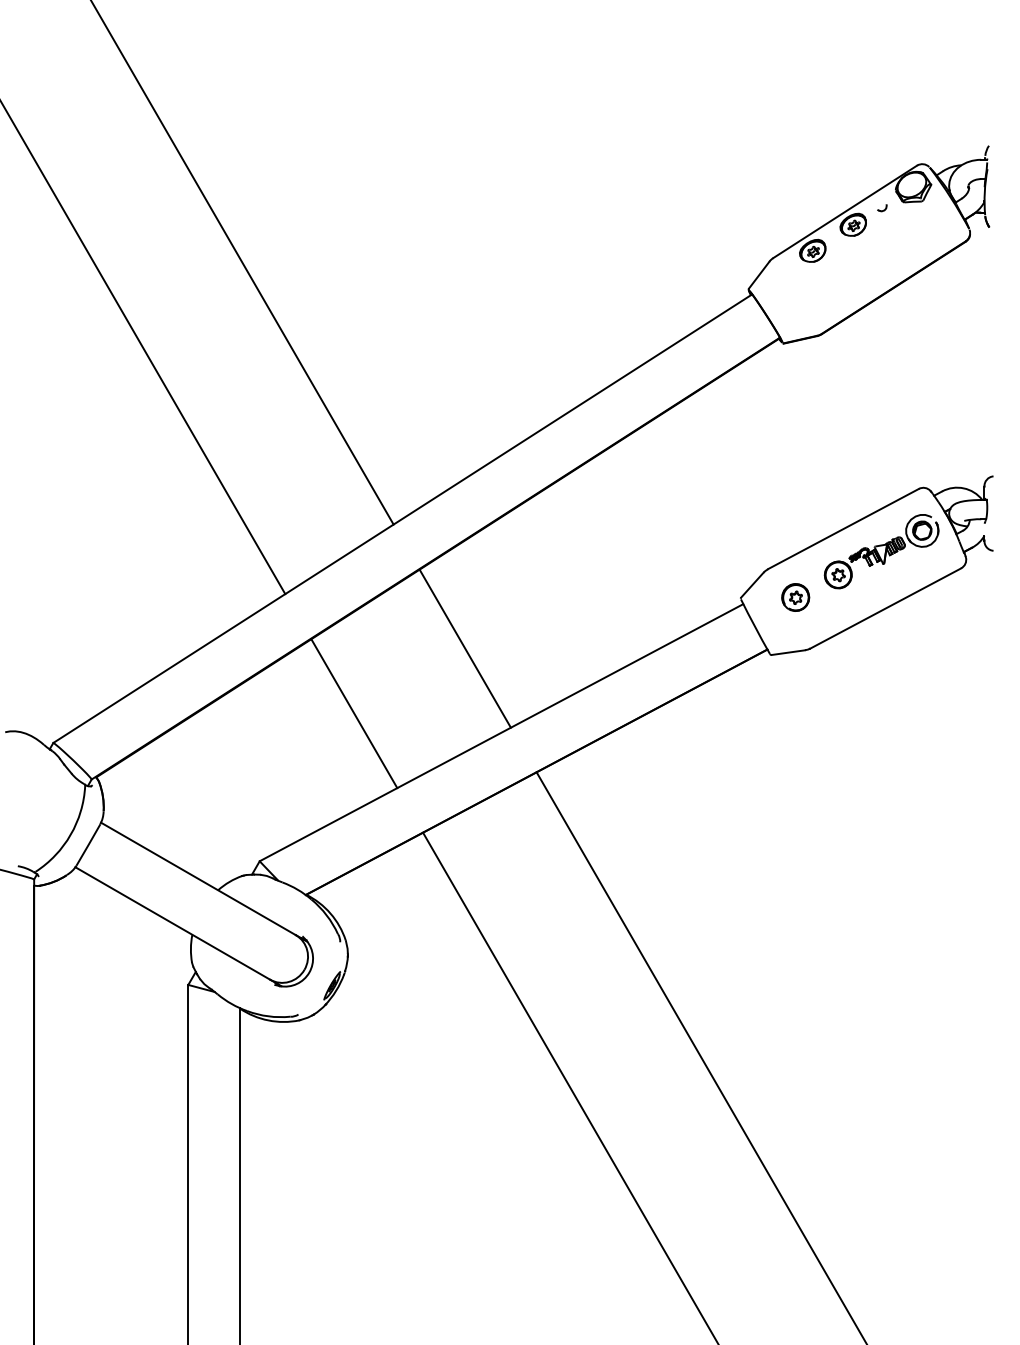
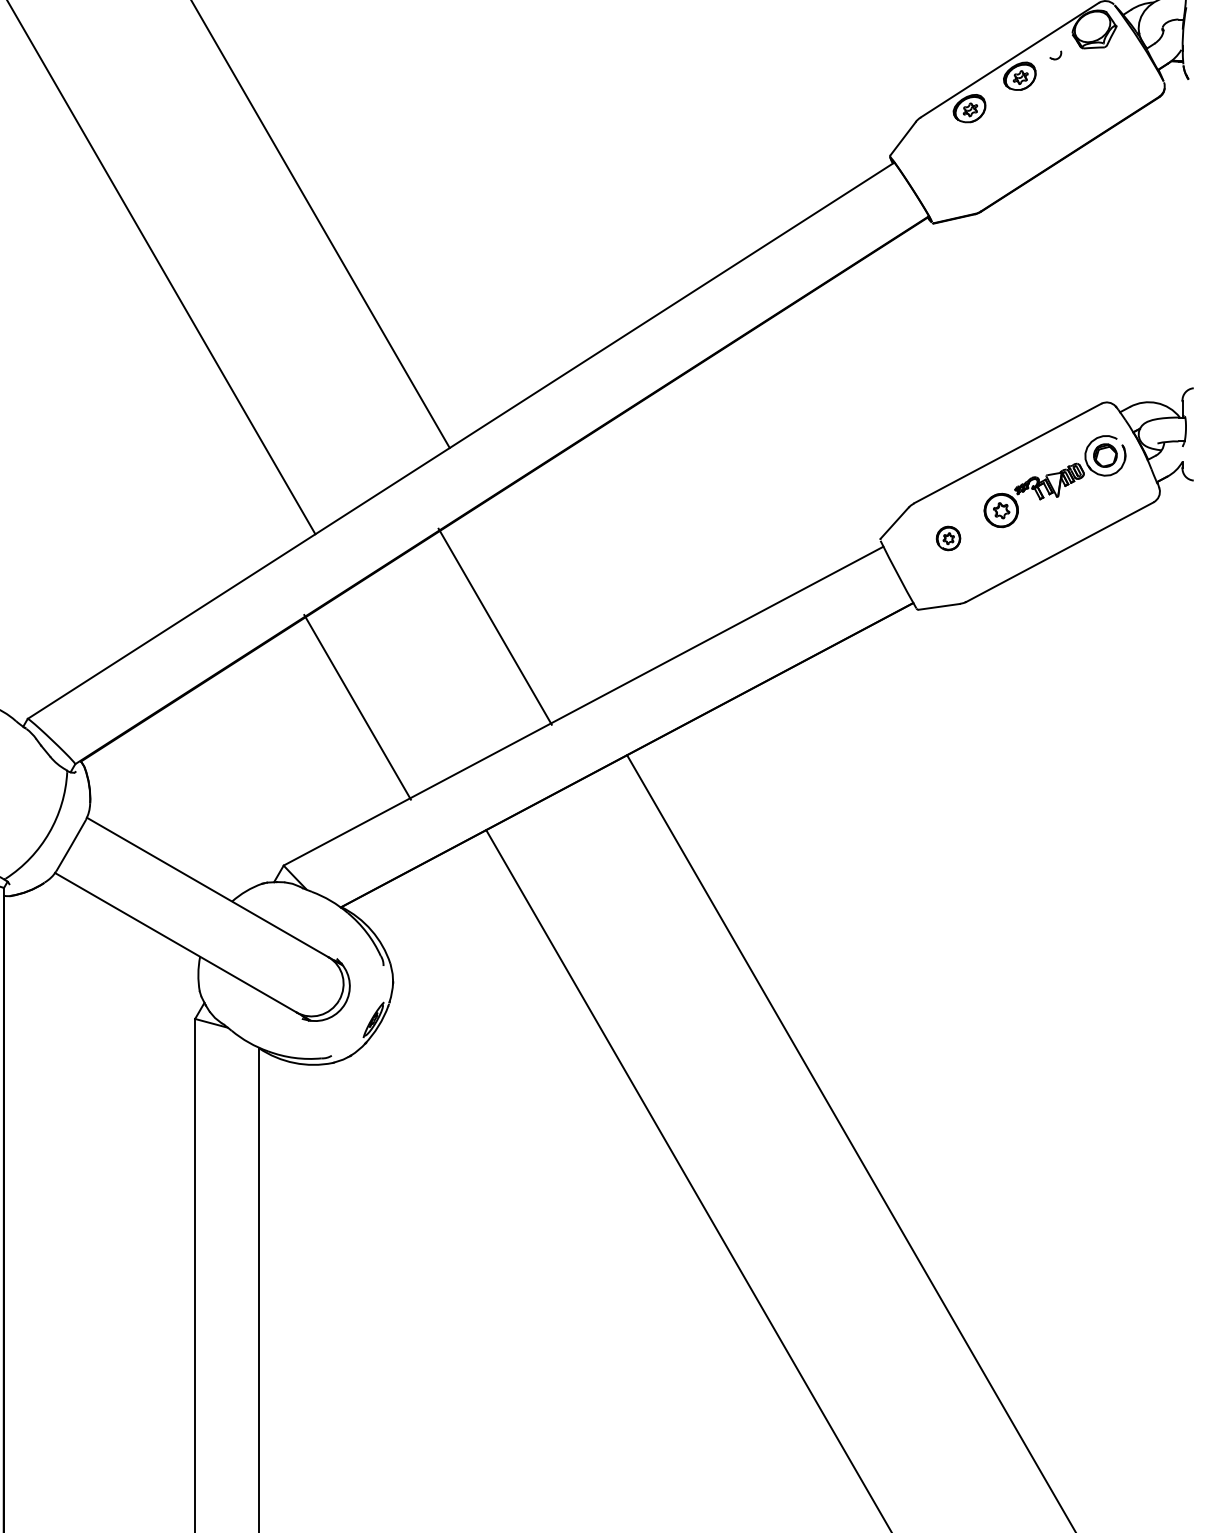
part: (795, 597) -> (948, 538), size x0.7
line: (464, 648) -> (494, 626), moved
line: (354, 713) -> (357, 707), moved

